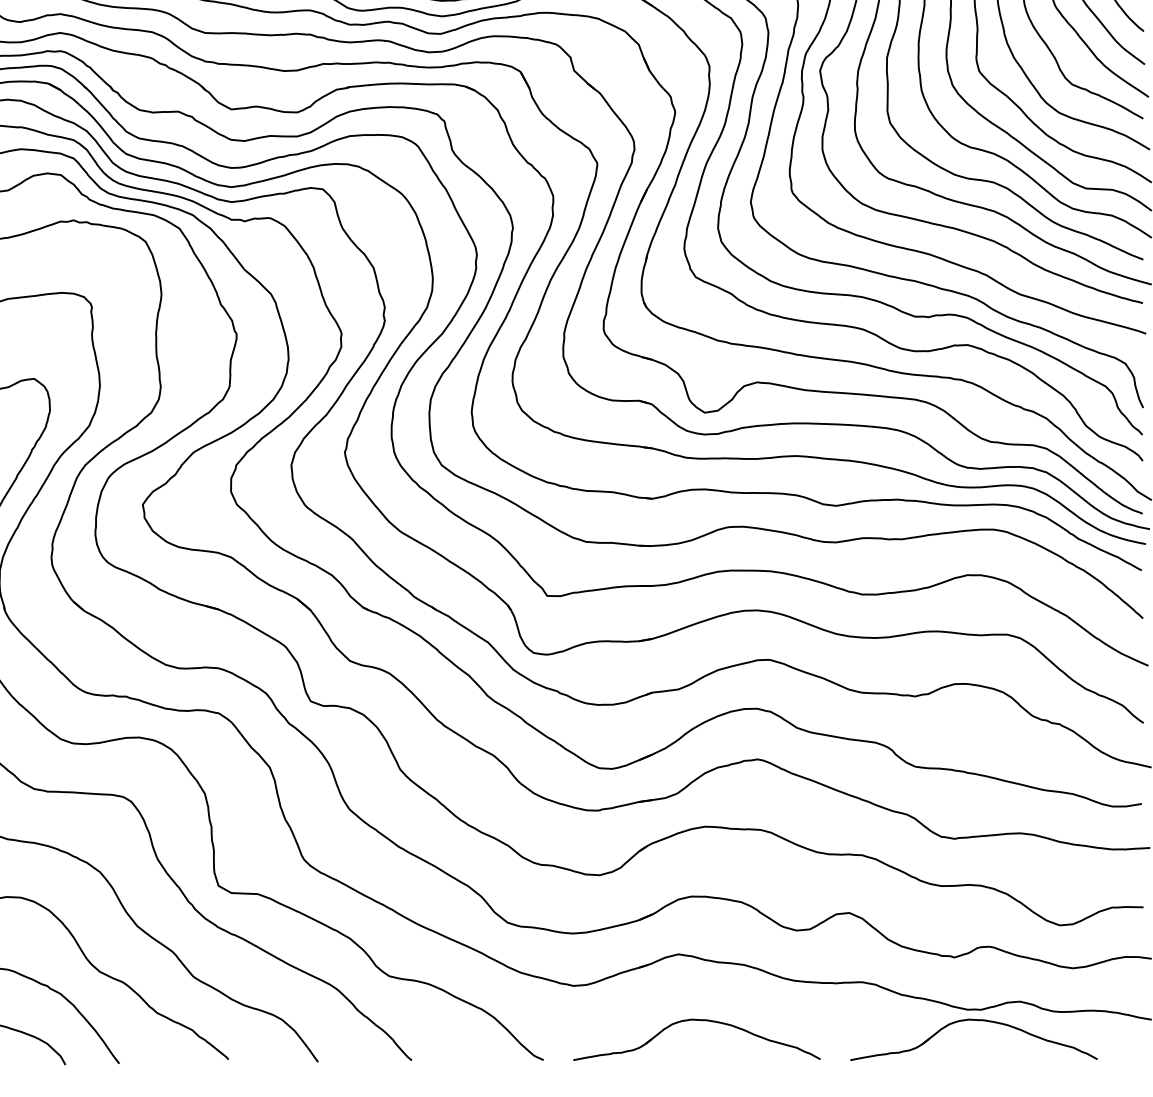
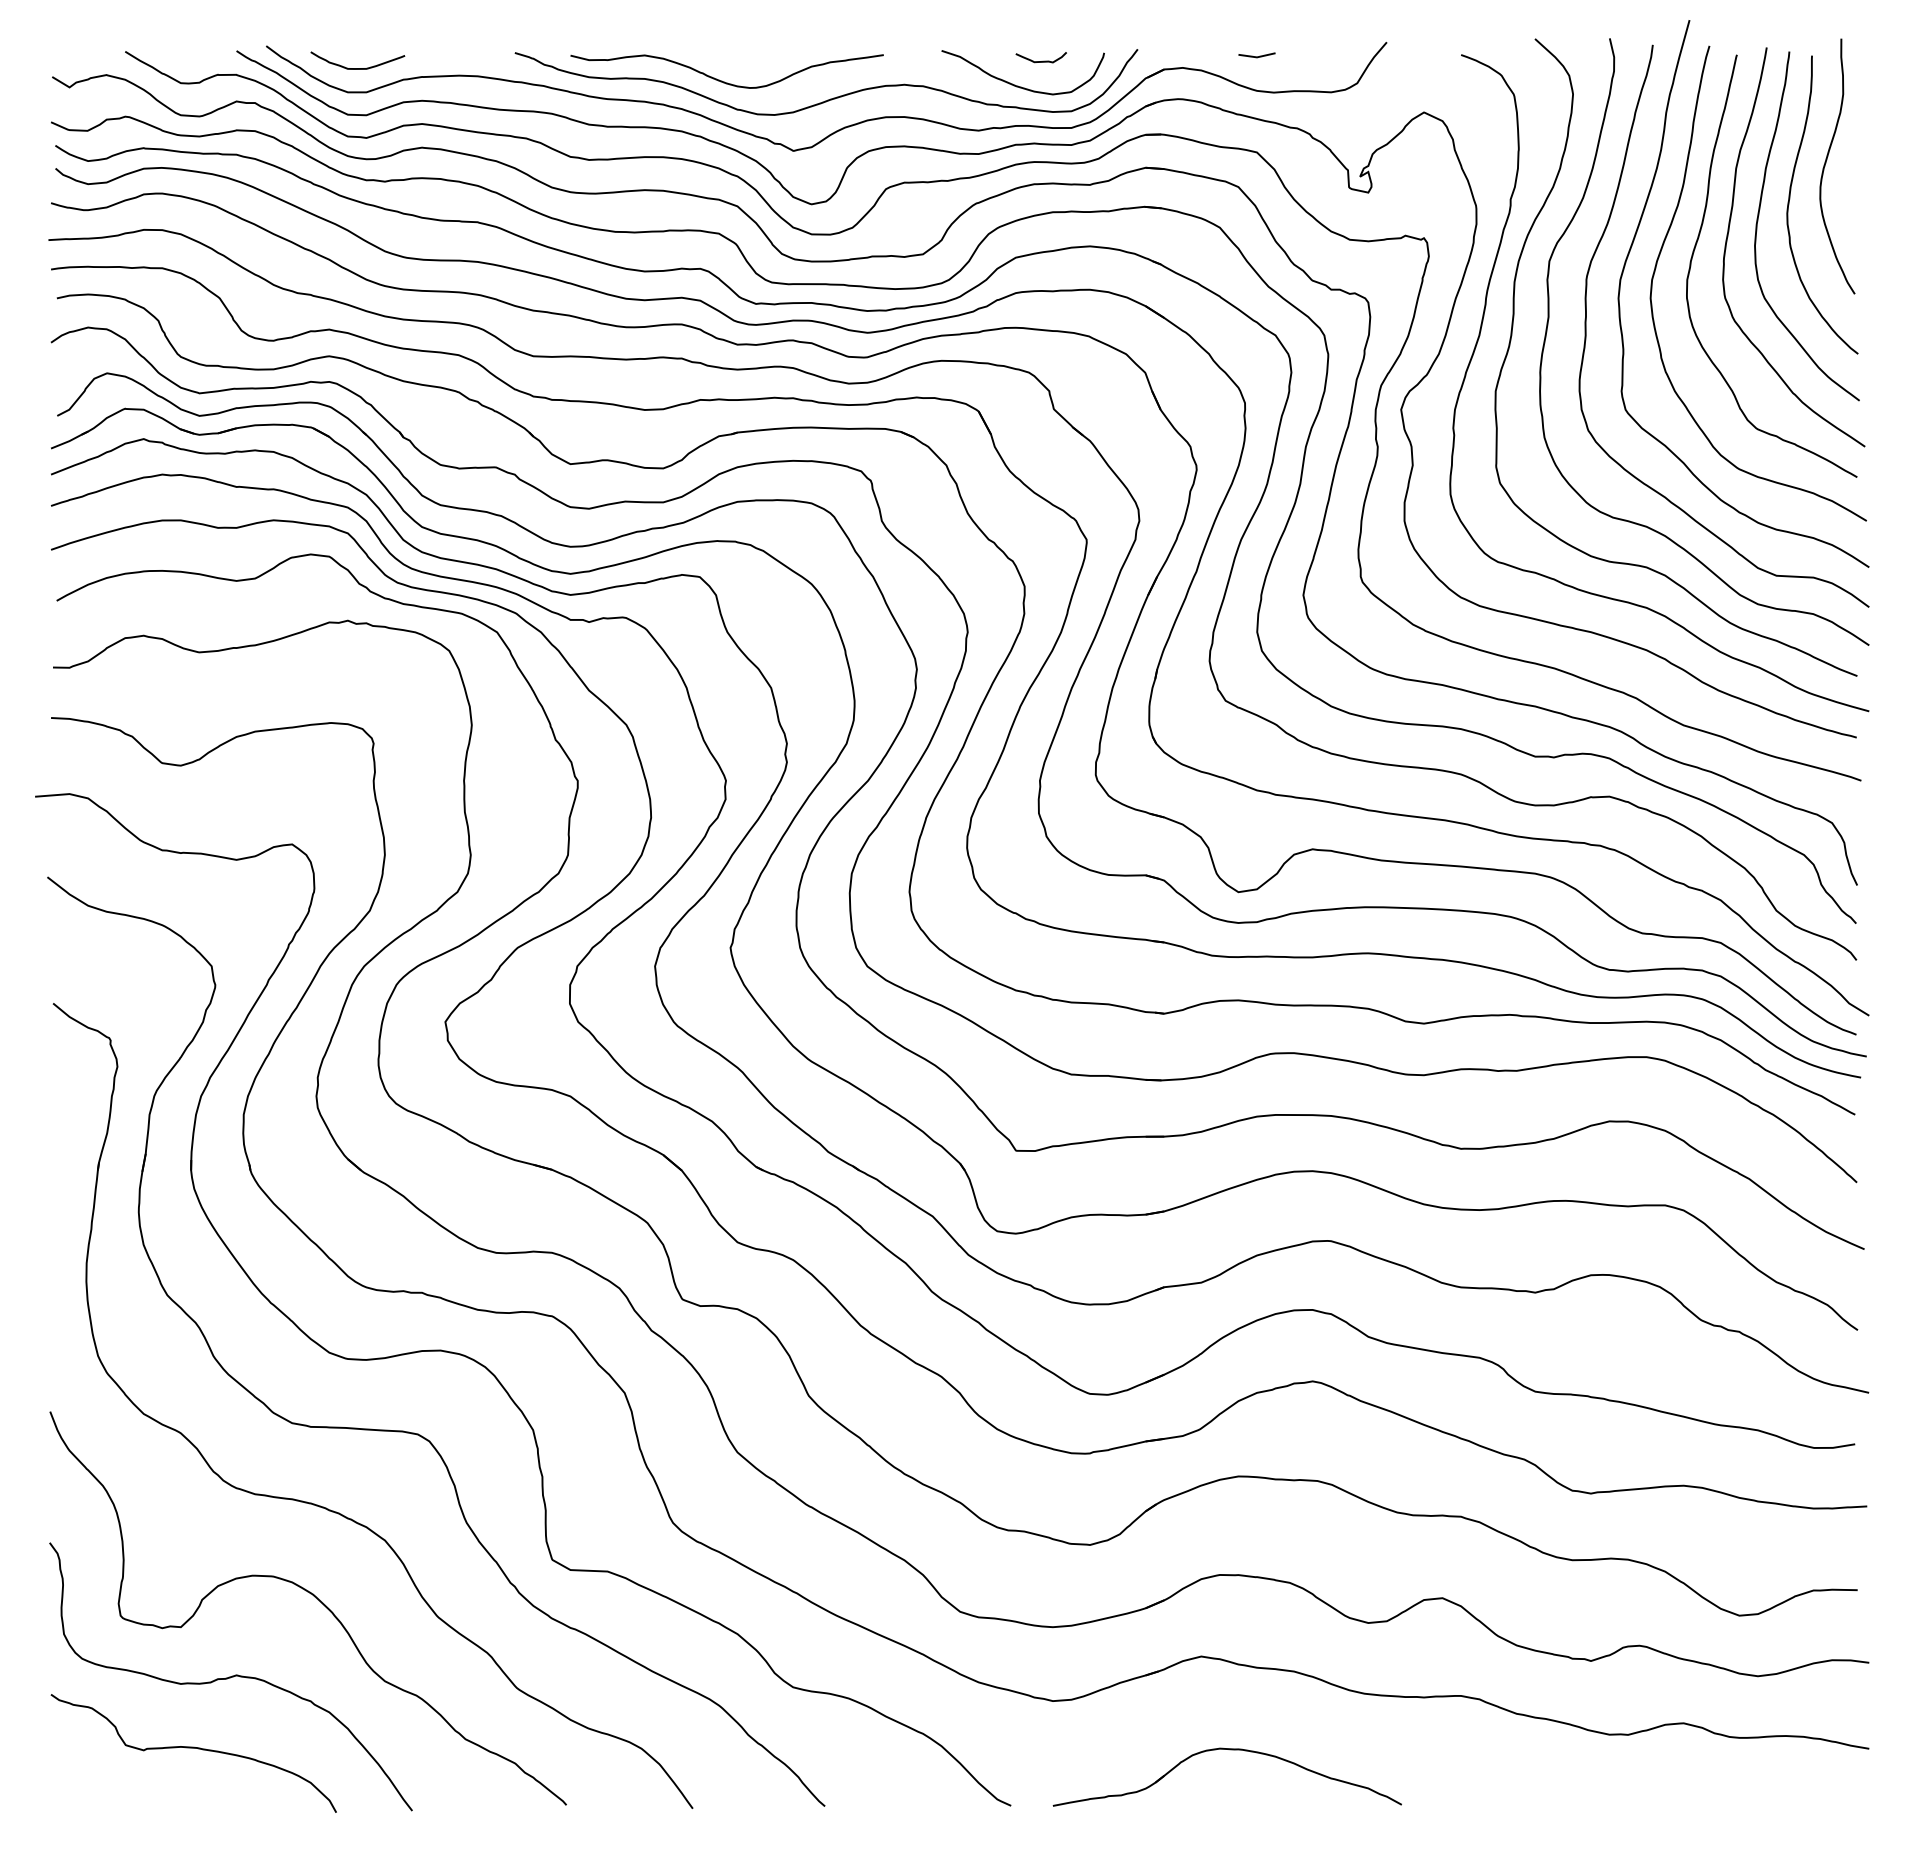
part: (975, 1020) -> (1620, 1750), removed

